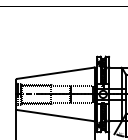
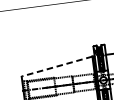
line: (55, 73) -> (57, 66), solid -> dashed

